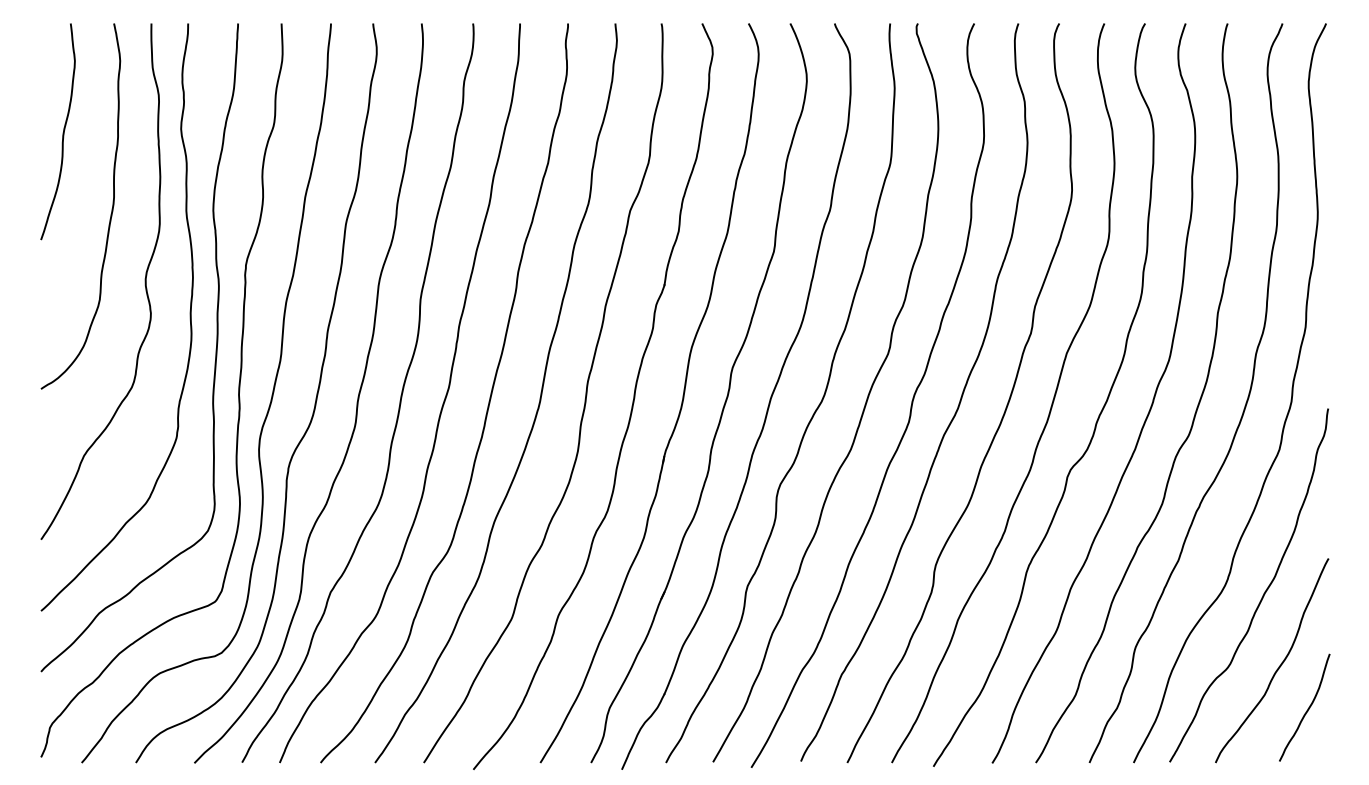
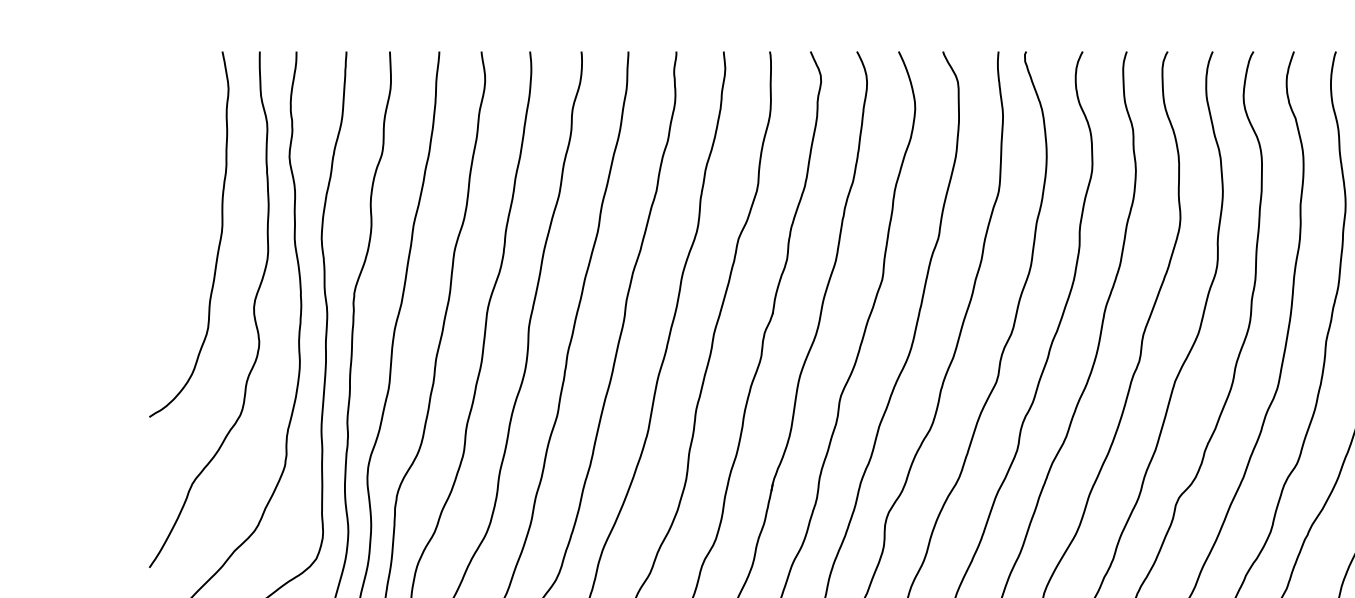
curve: (62, 132) -> (170, 160), removed

